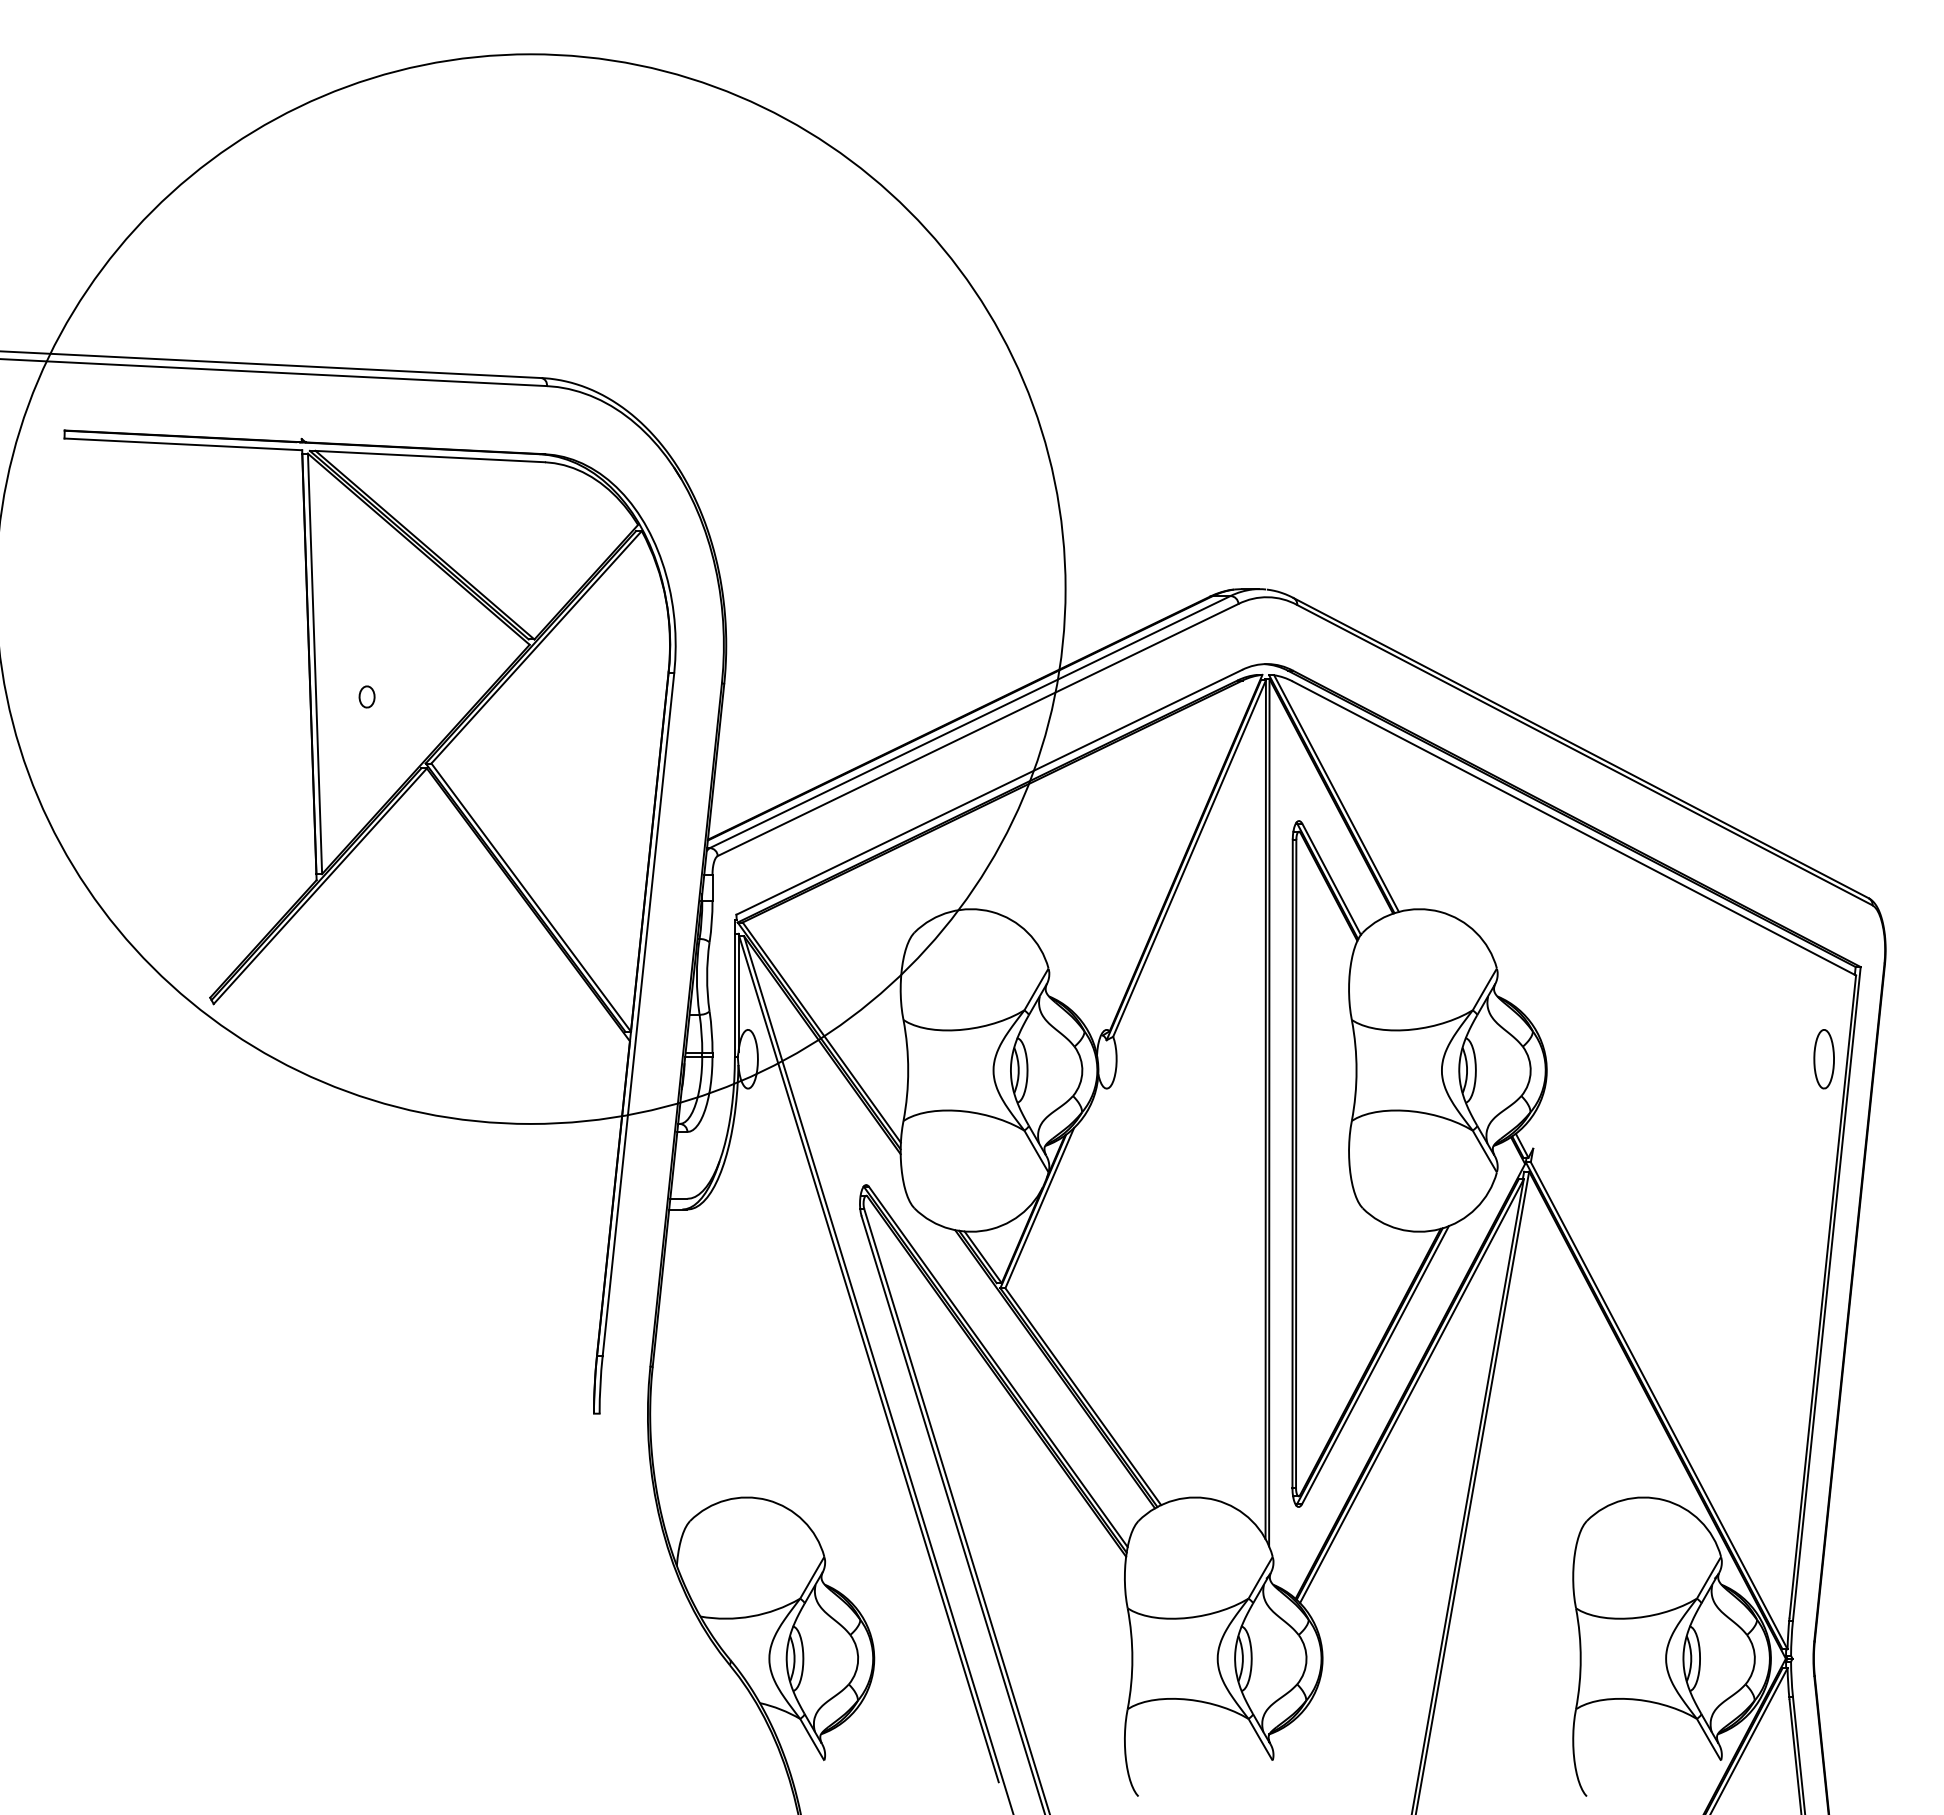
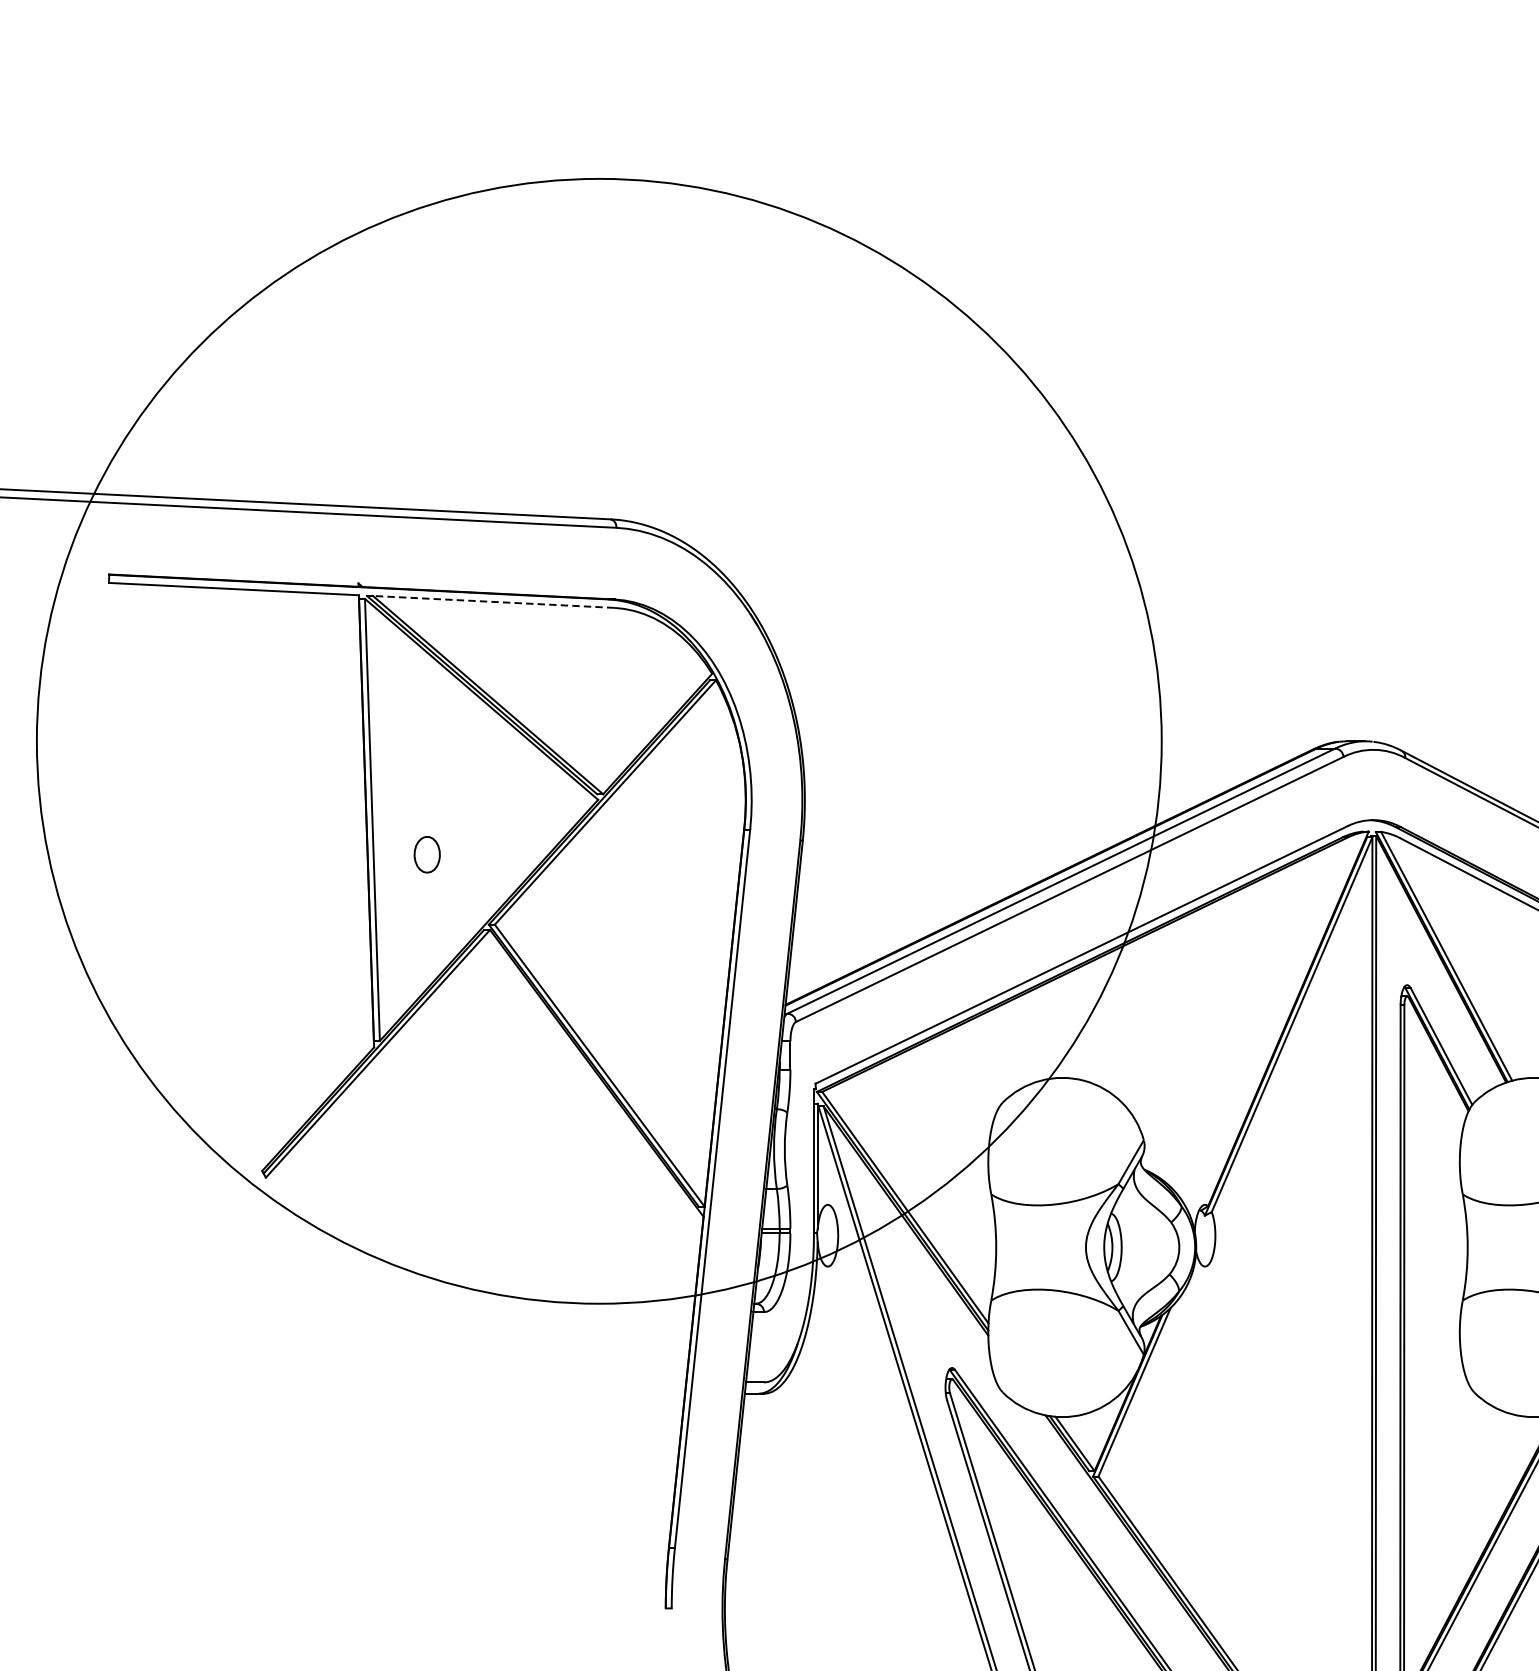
line: (430, 456) -> (493, 601), solid -> dashed
part: (366, 696) -> (426, 854), size x1.6

